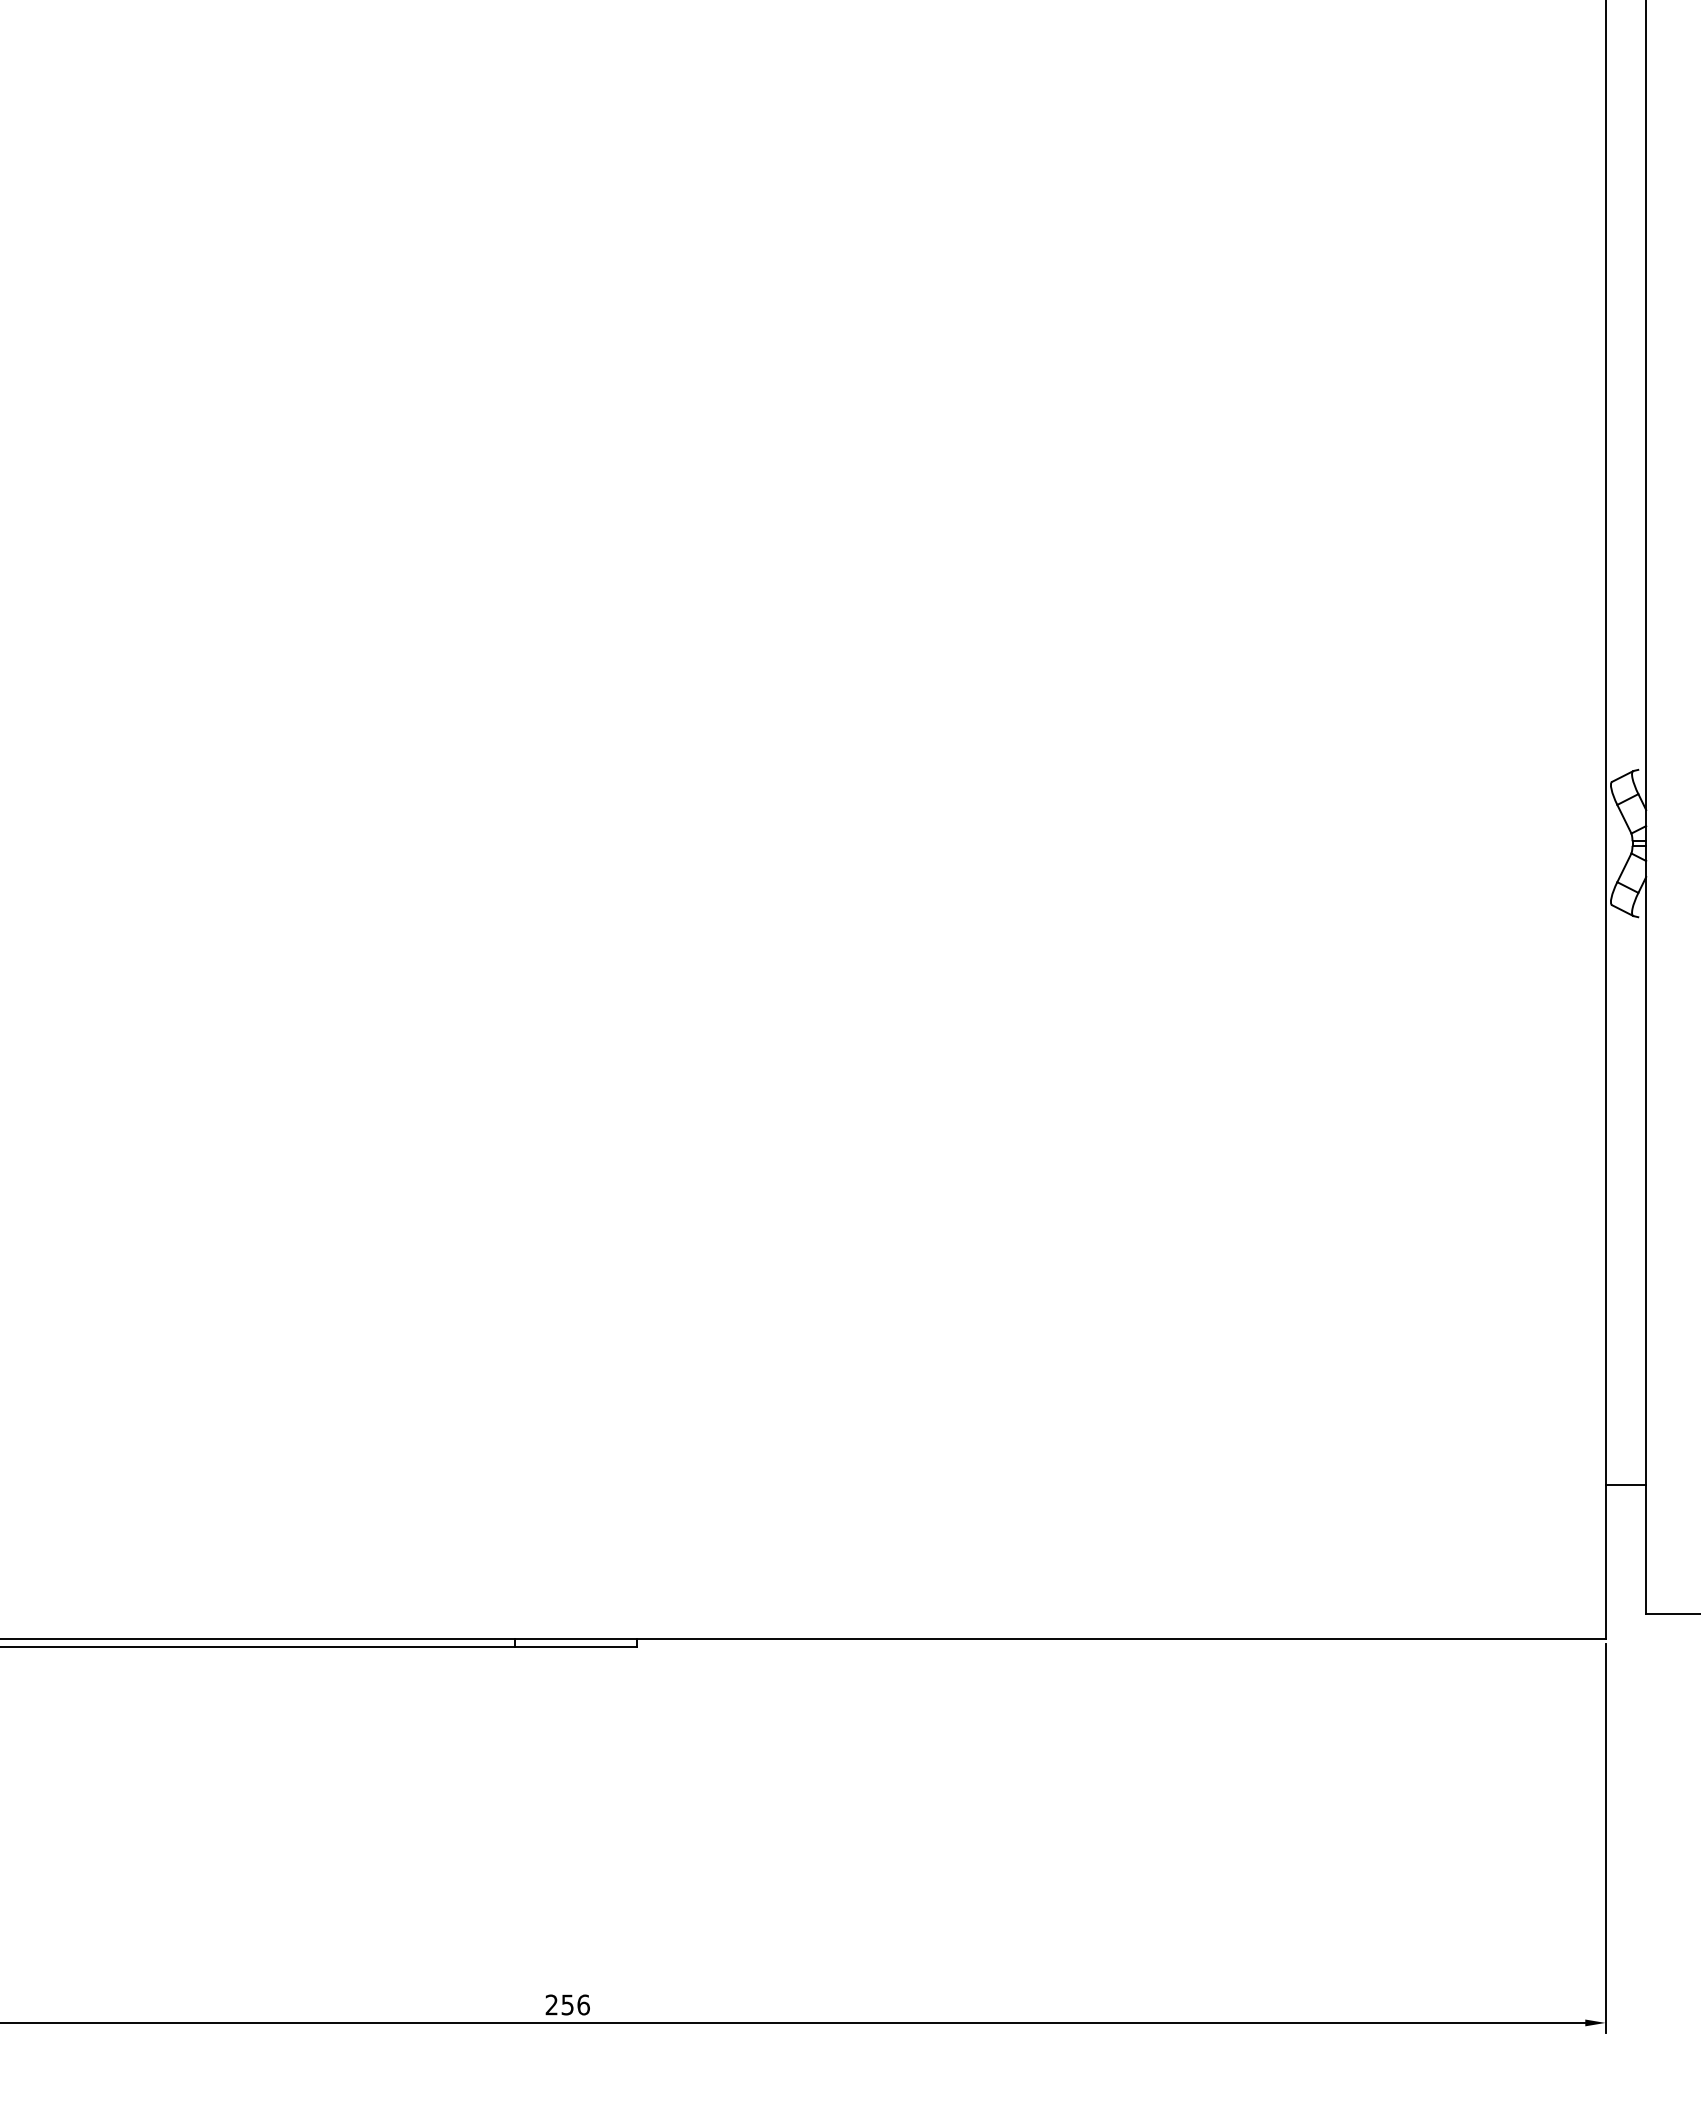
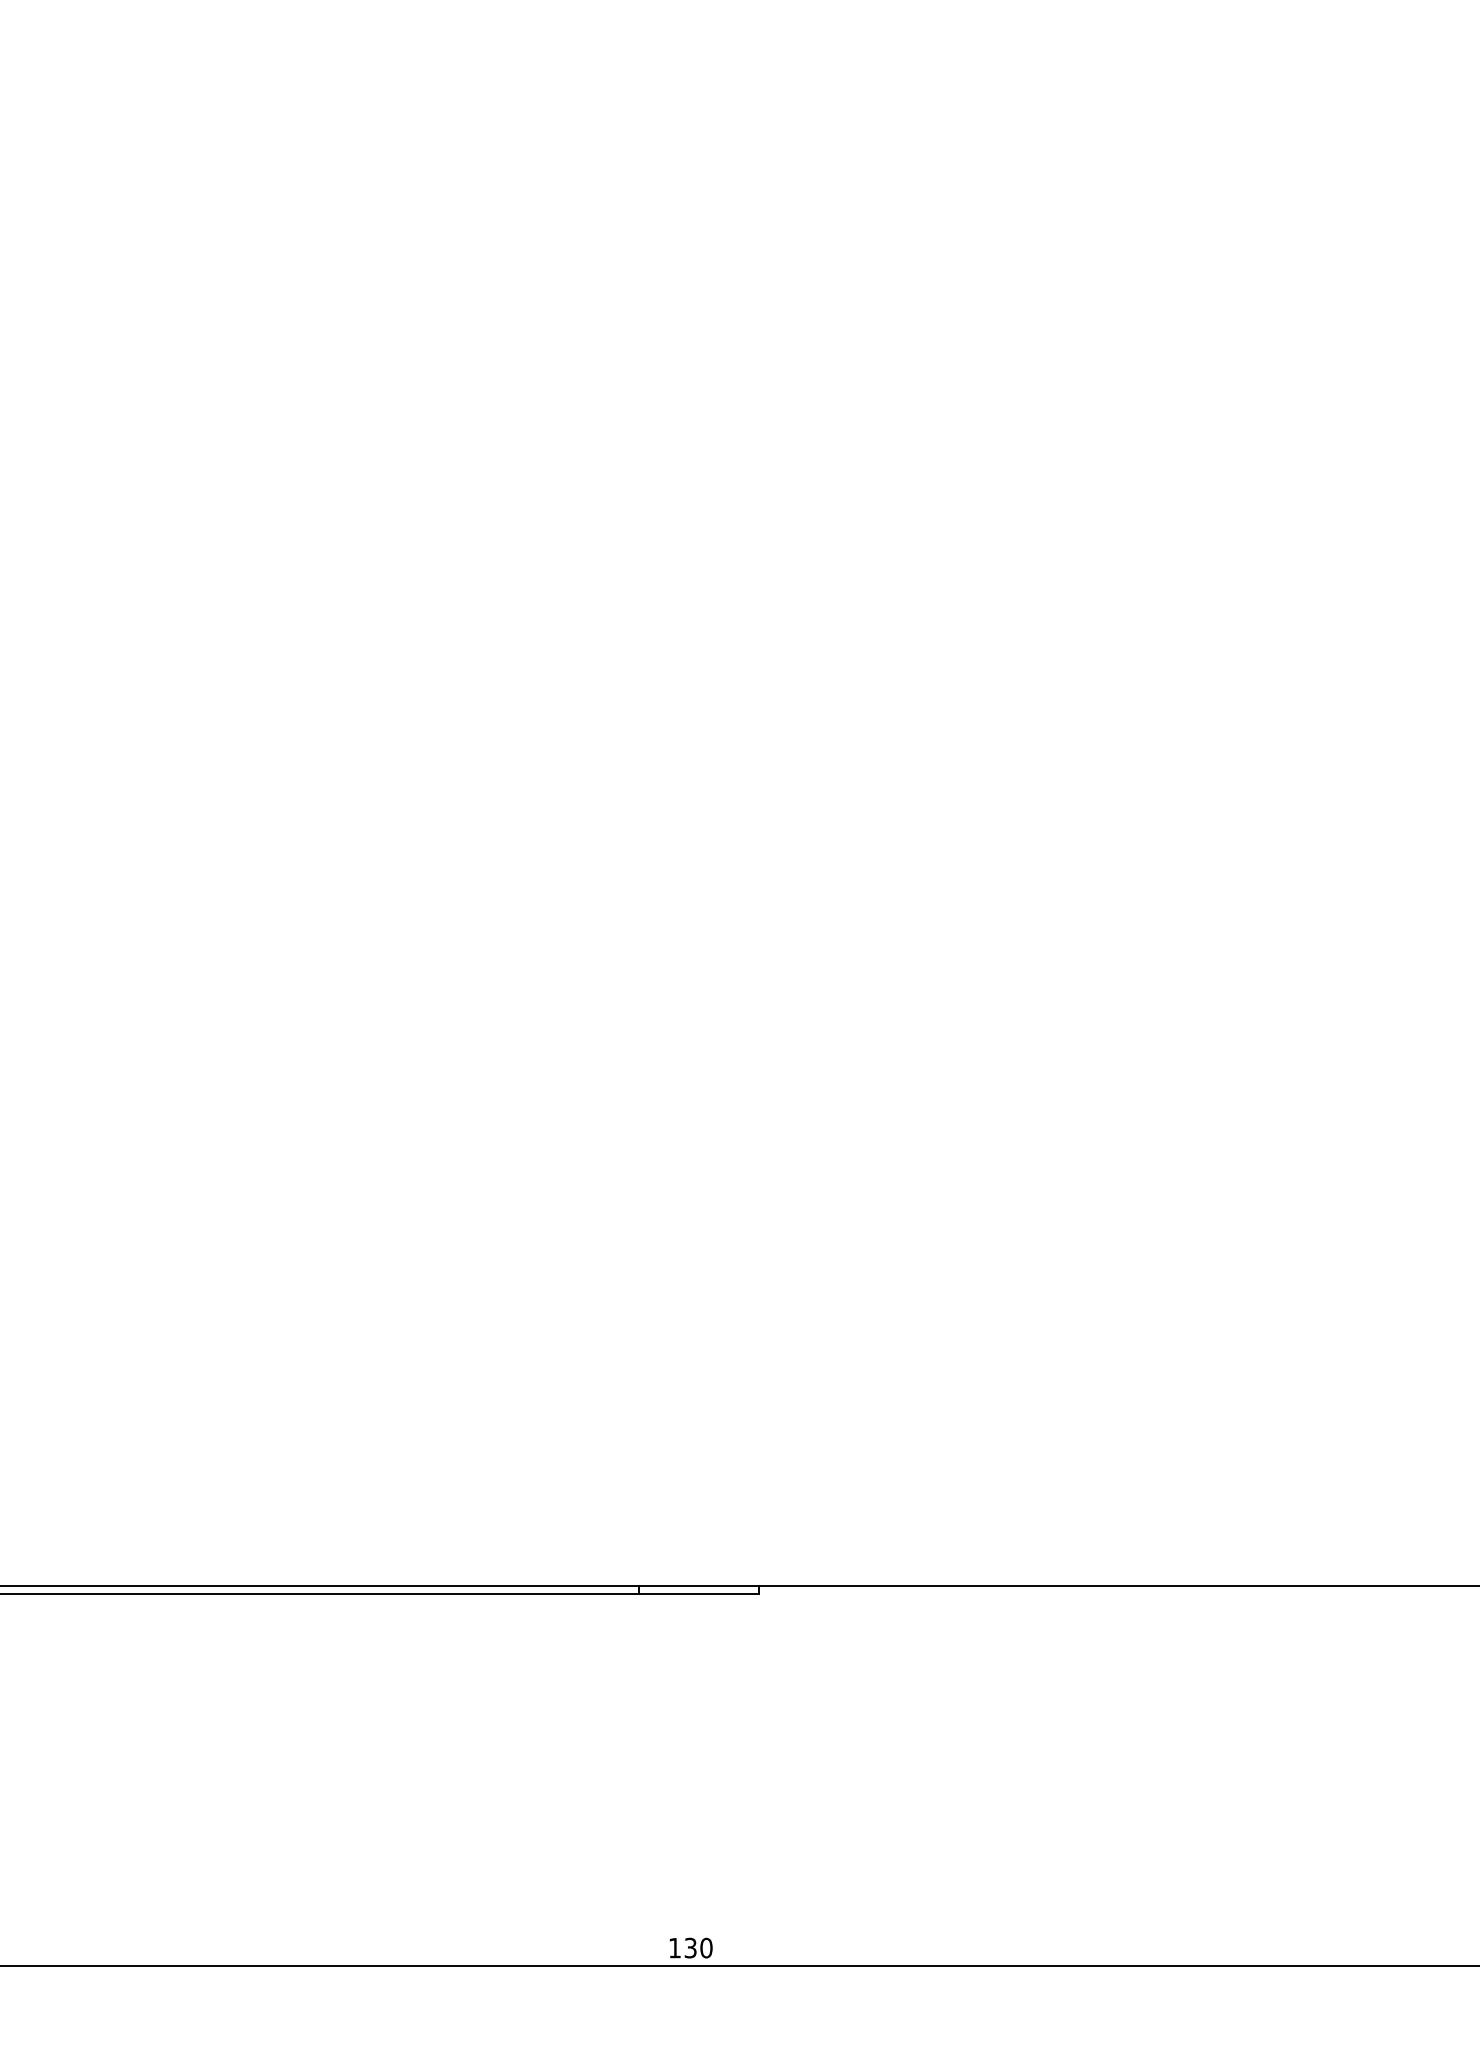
text: (567, 2004) -> (690, 1947), 256 -> 130

